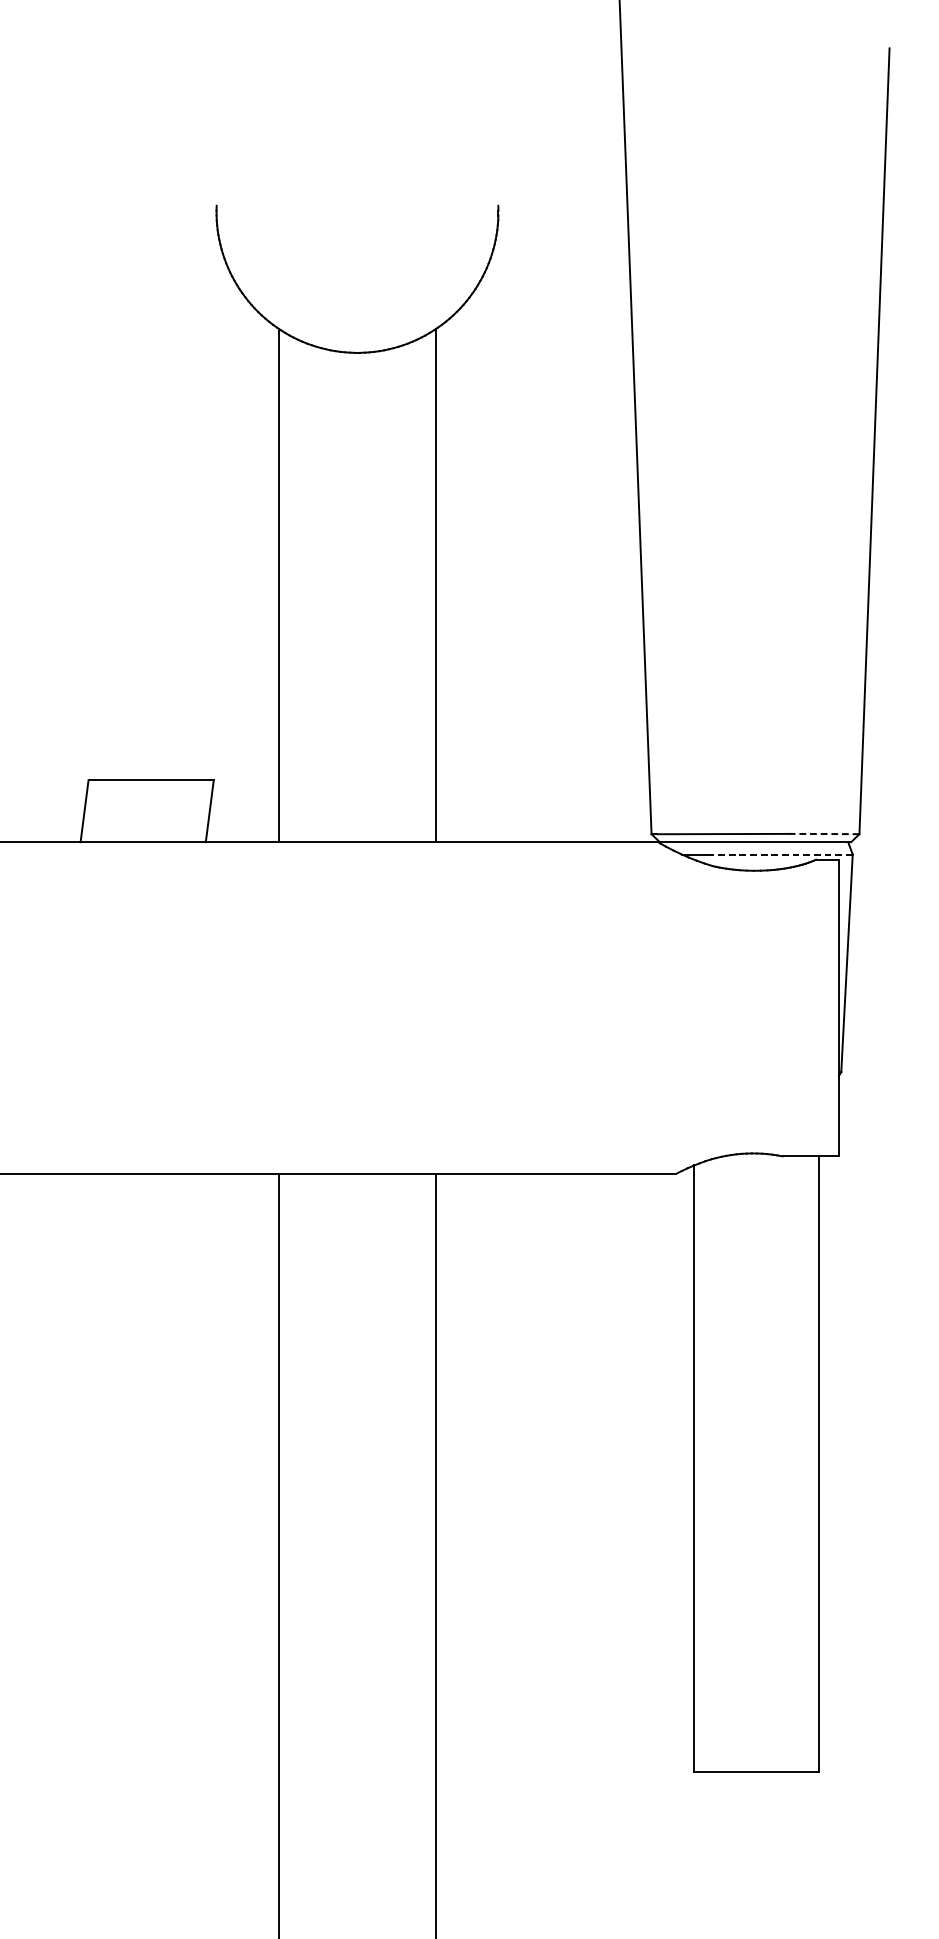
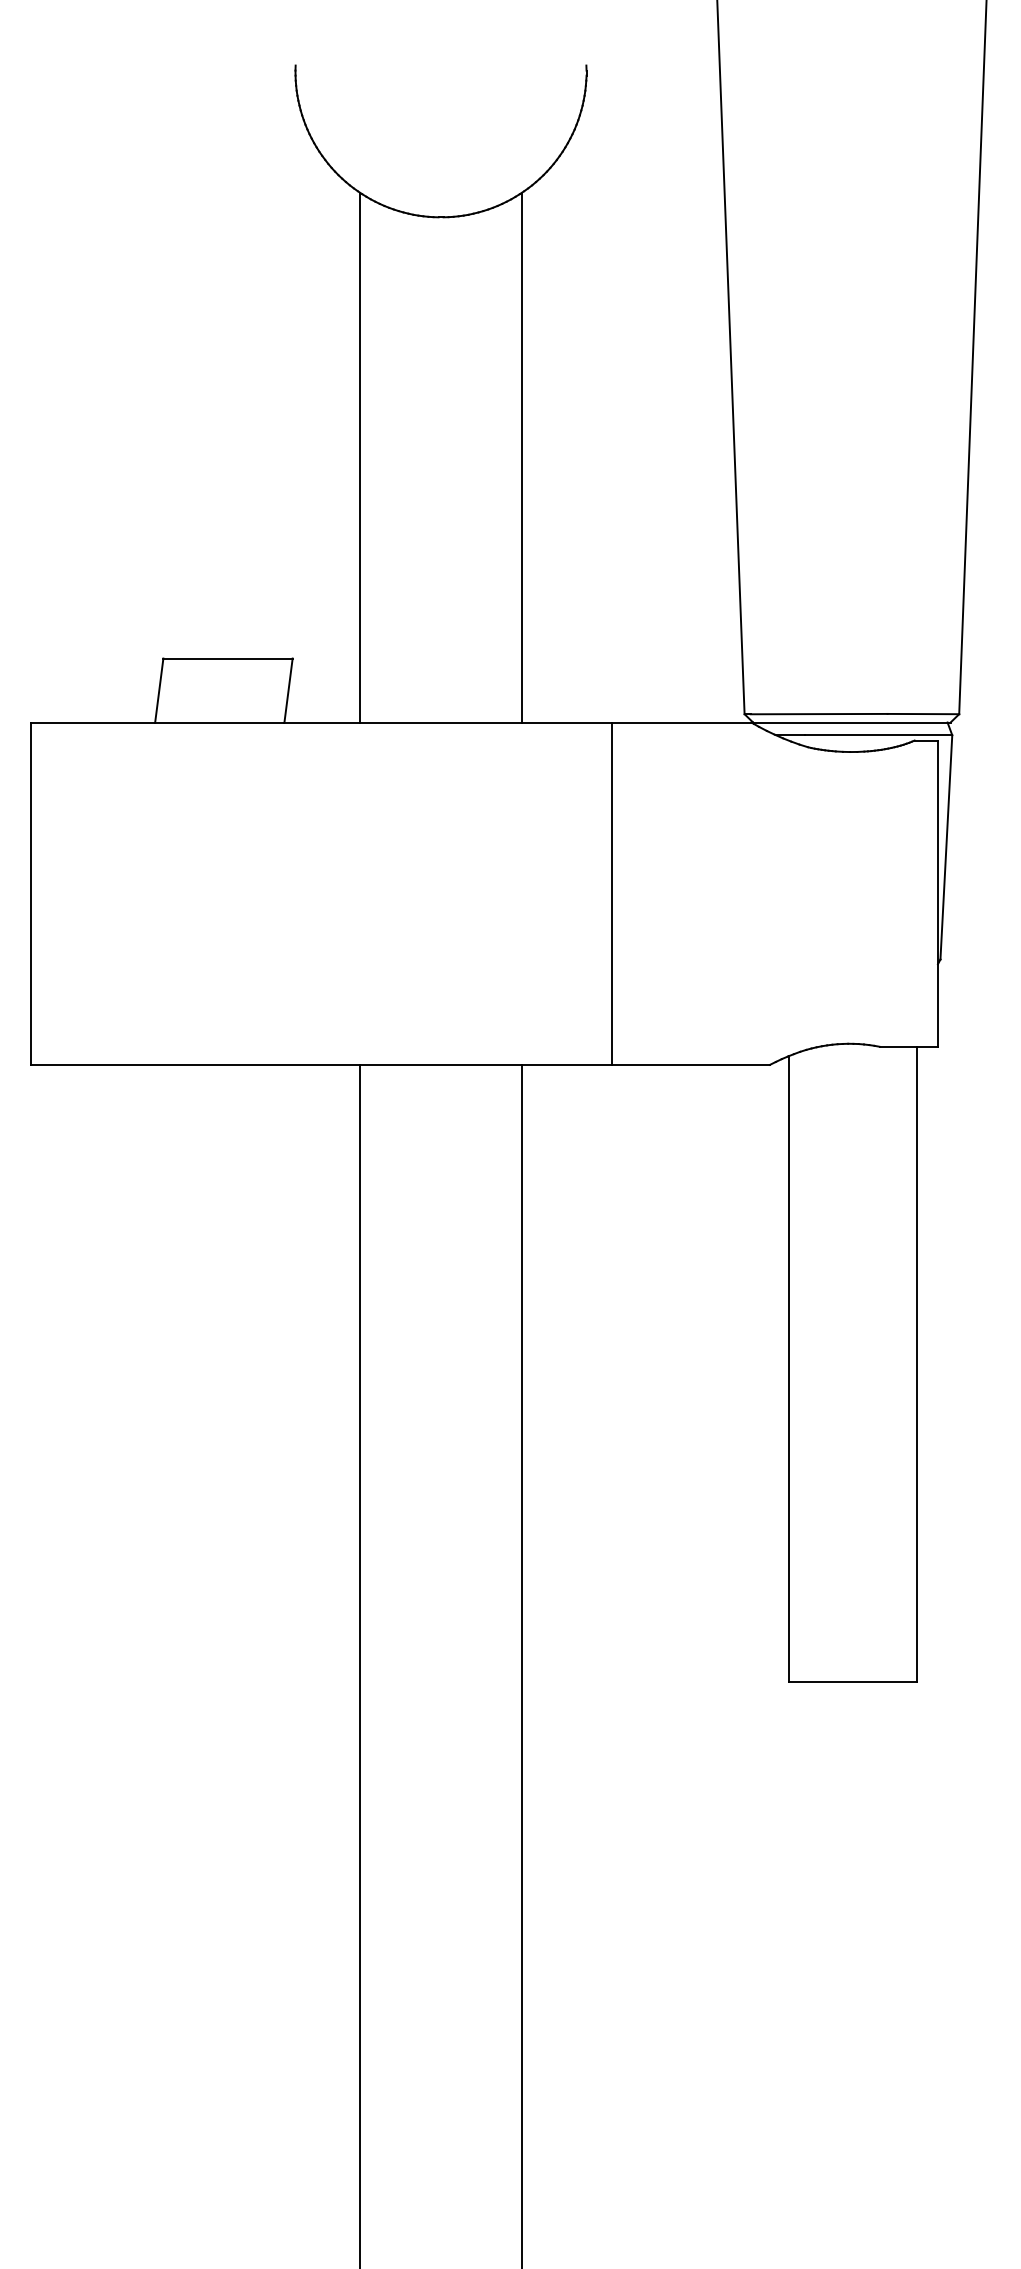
line: (824, 834) -> (923, 714), dashed -> solid
line: (781, 854) -> (878, 735), dashed -> solid
line: (523, 1007) -> (612, 893), added

